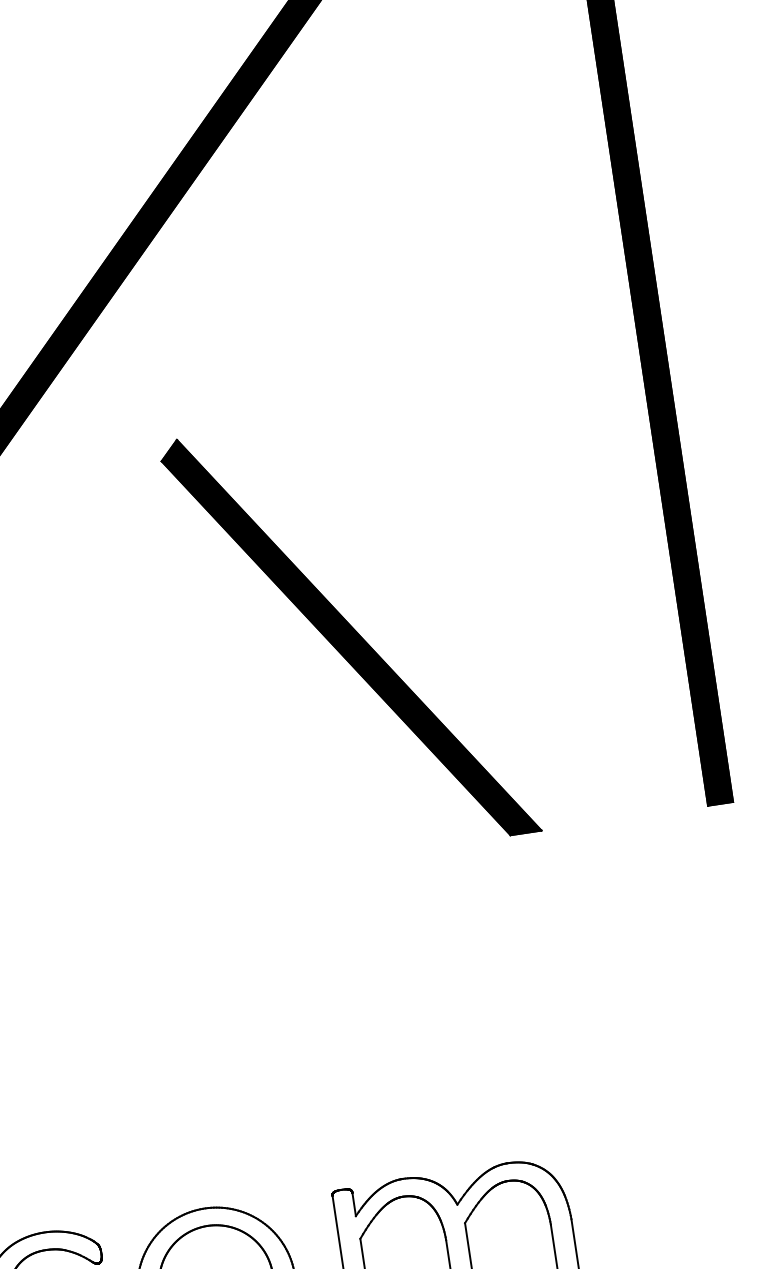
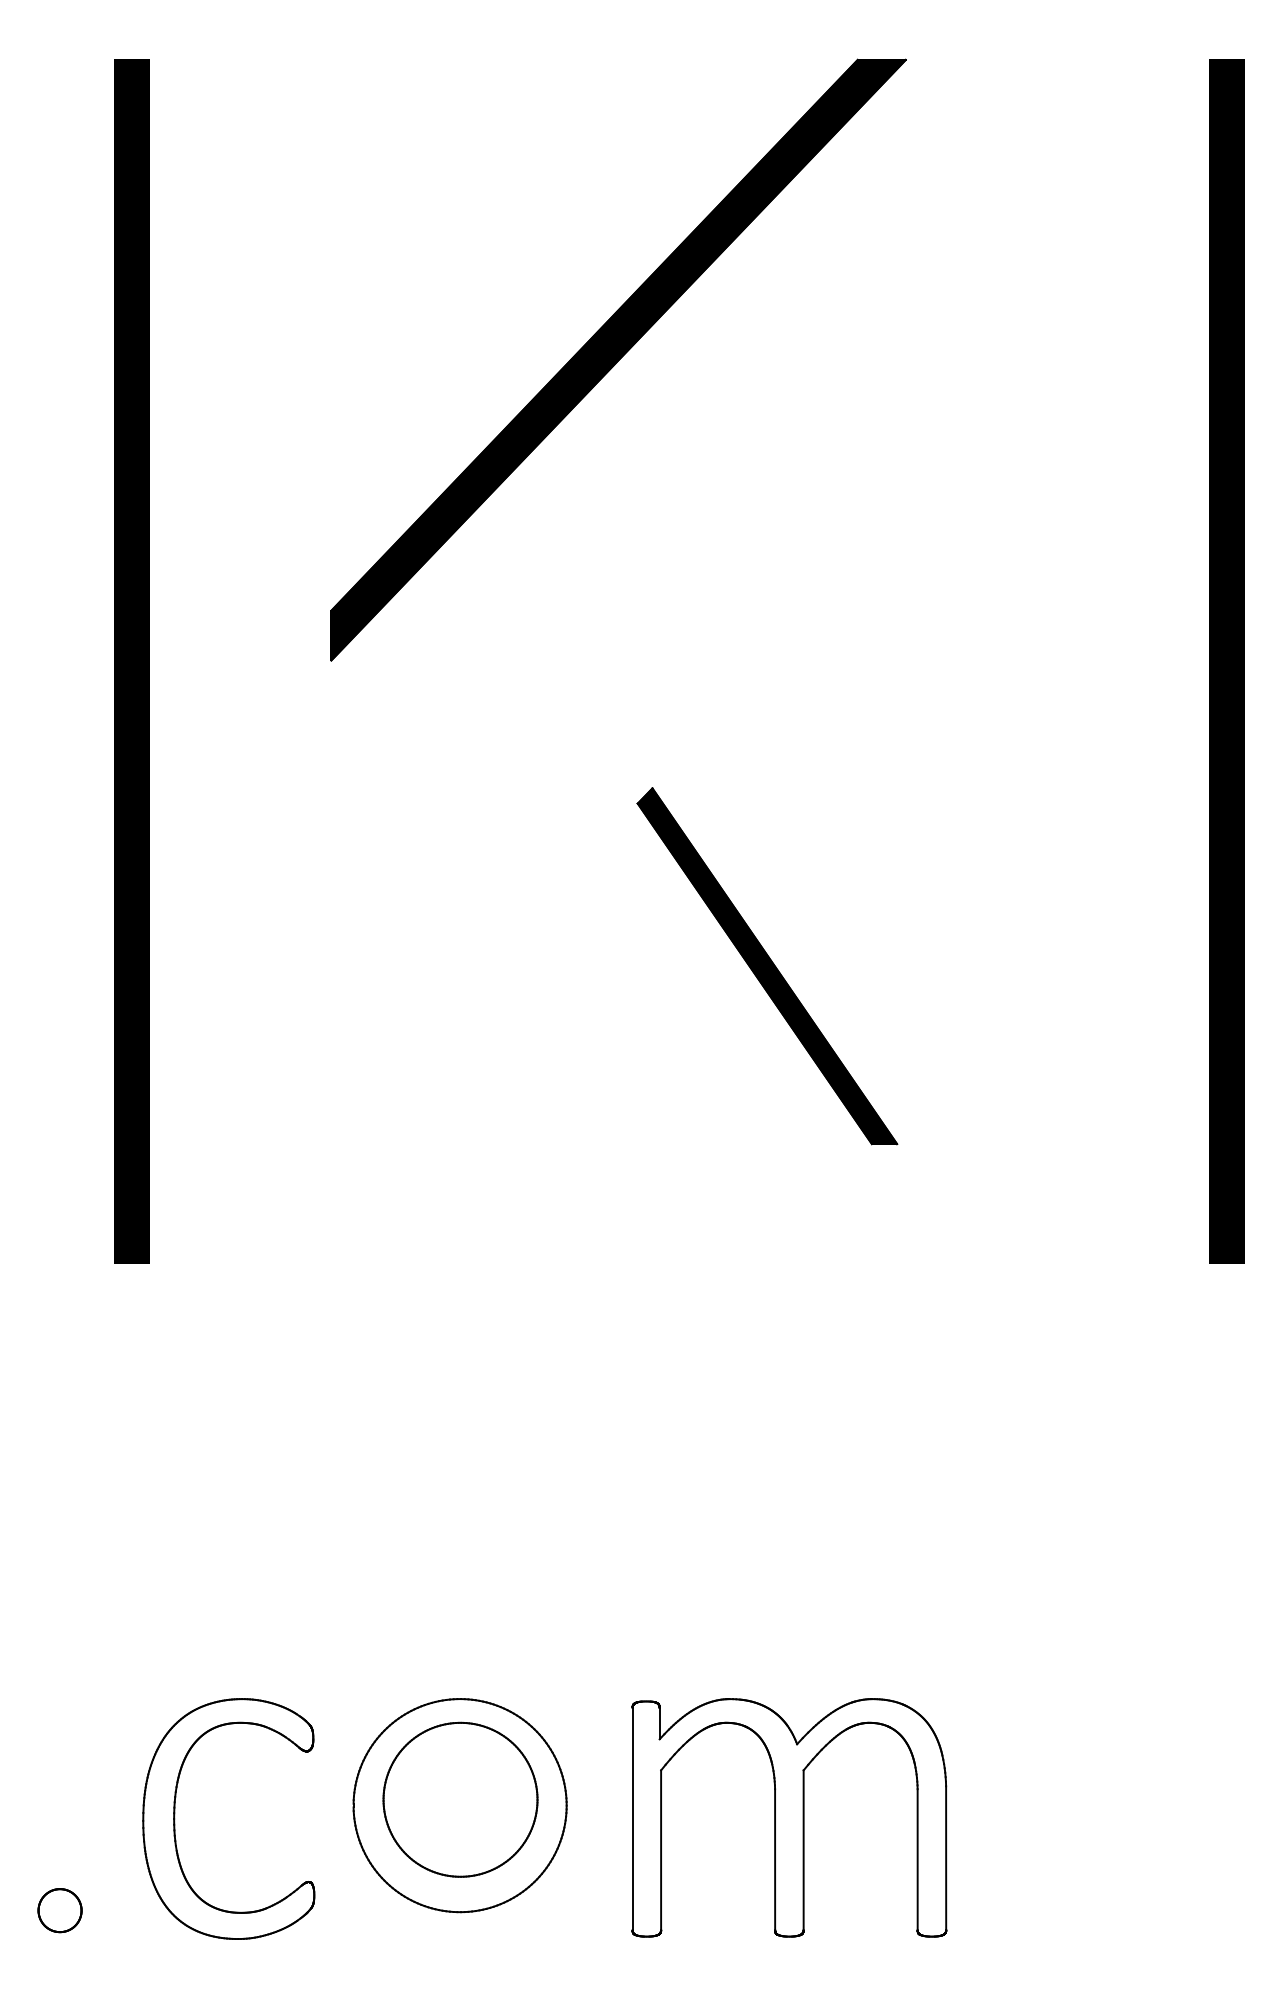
part: (350, 635) -> (767, 965), size x0.6

